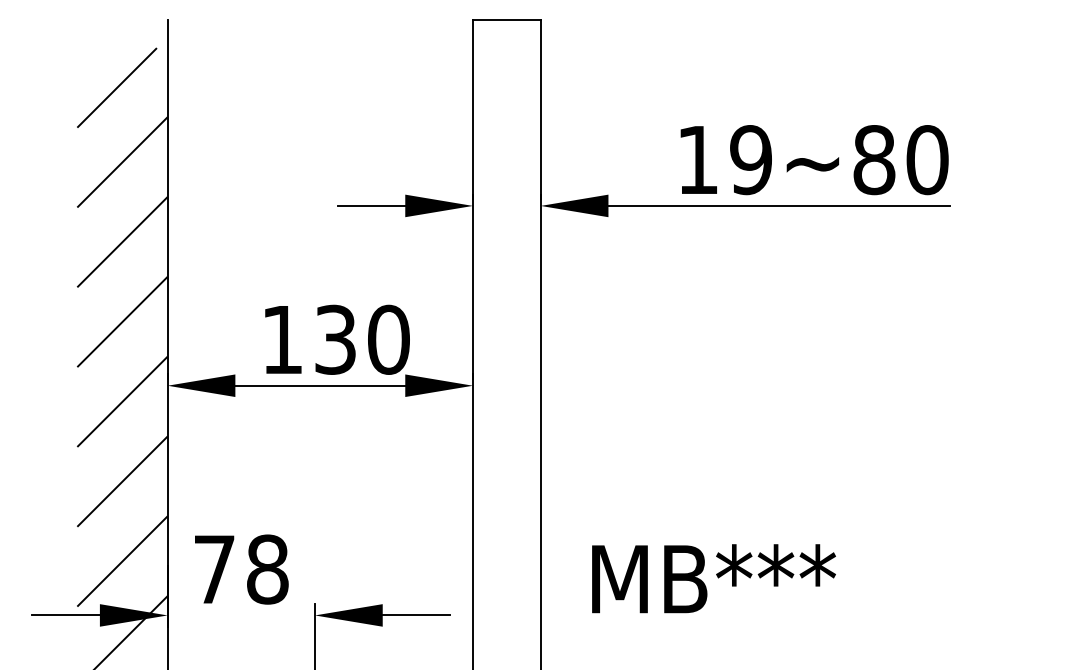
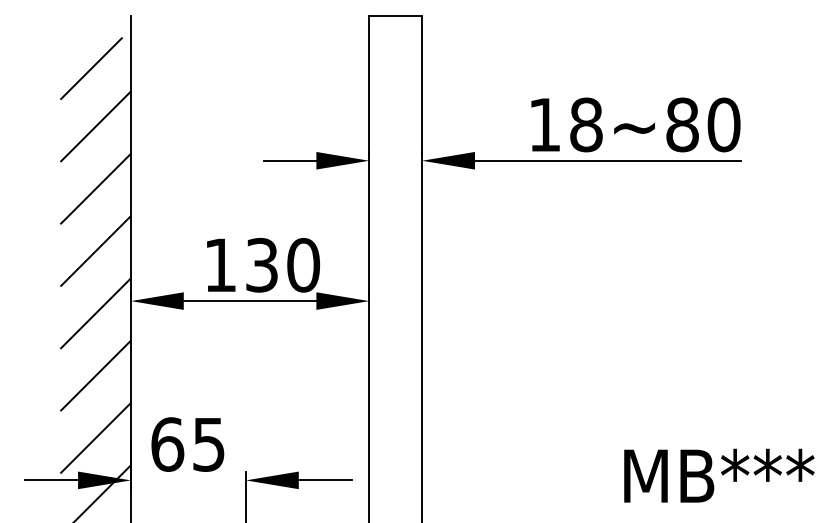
text: (750, 159) -> (585, 124), 19~80 -> 18~80
text: (241, 569) -> (188, 444), 78 -> 65
text: (714, 578) -> (719, 475), moved

